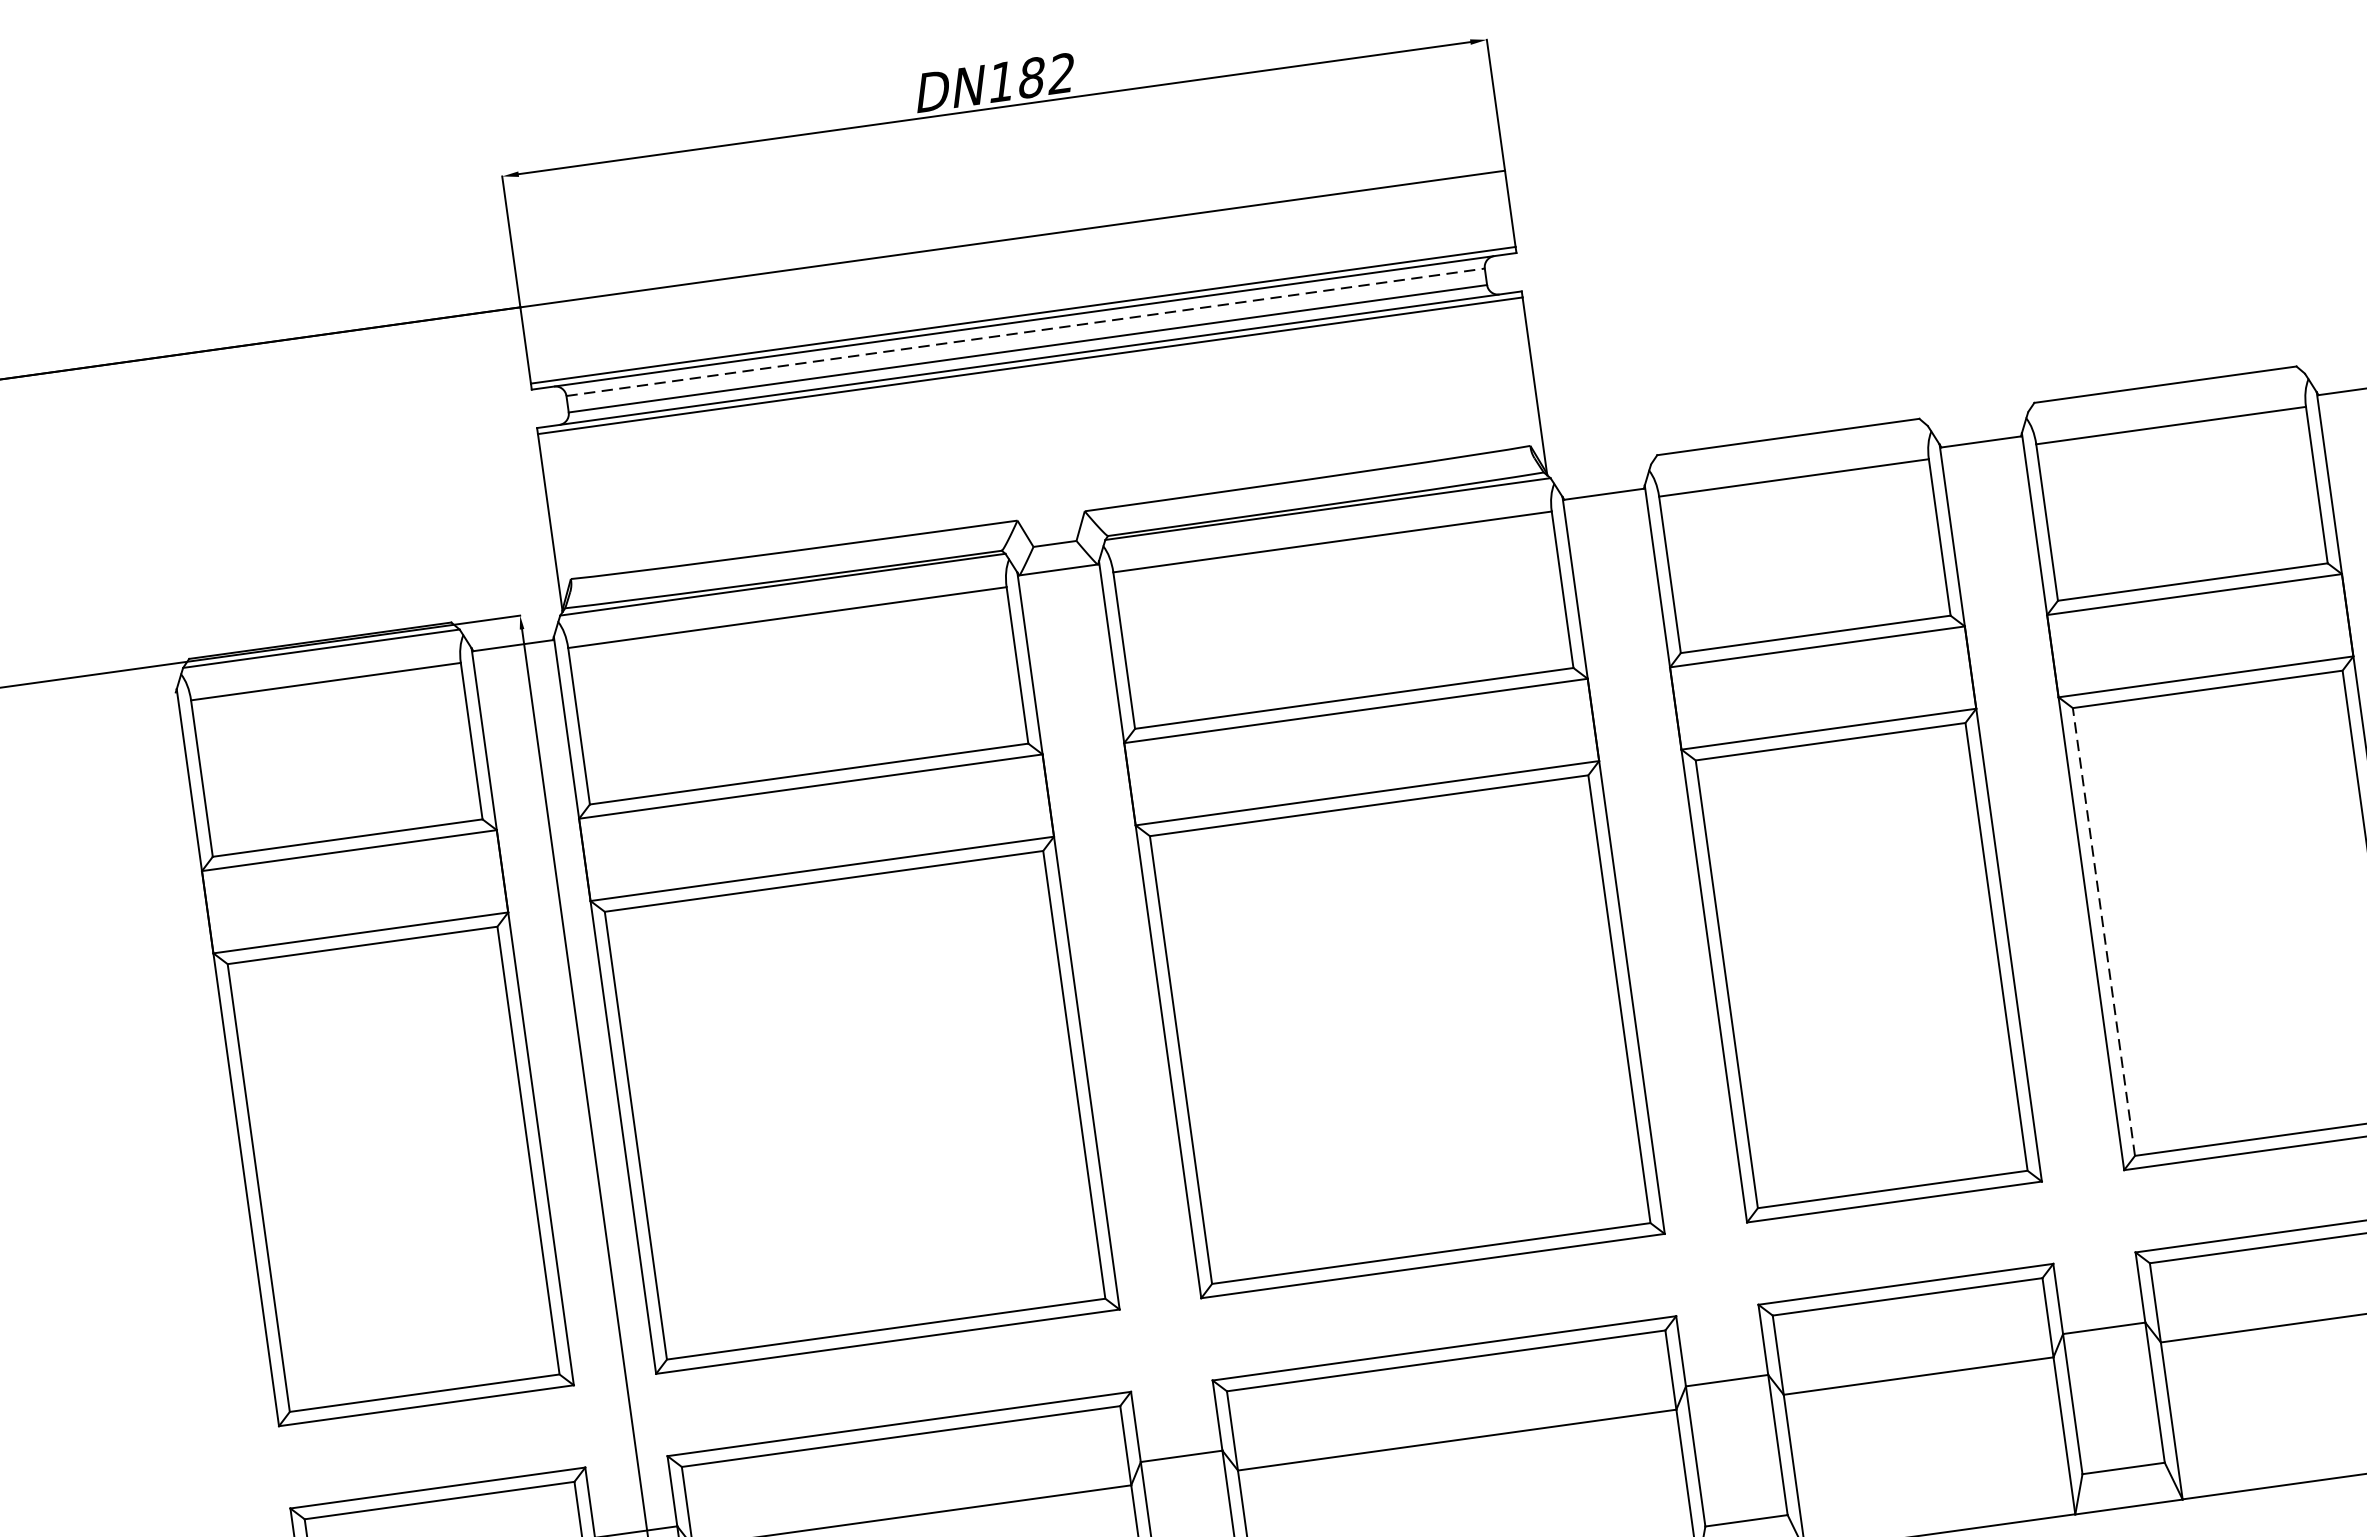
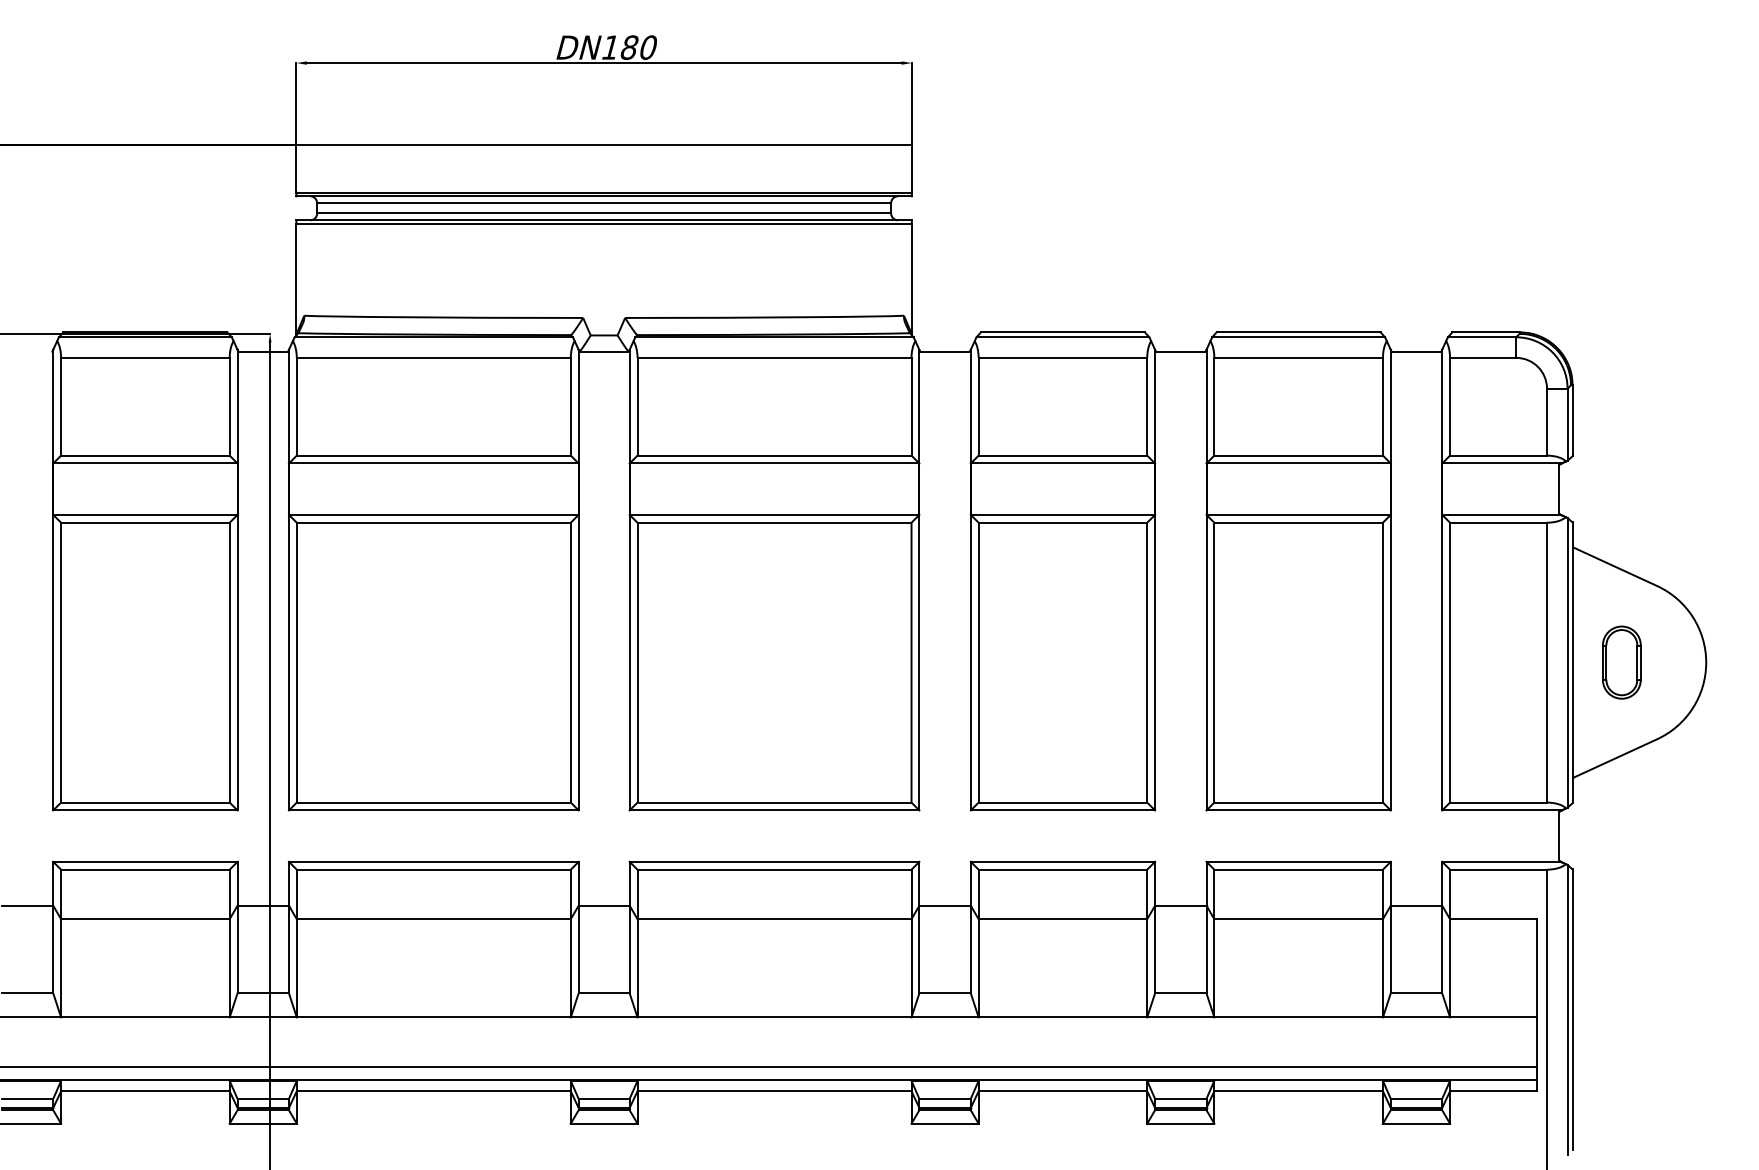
text: (1060, 73) -> (647, 47), DN182 -> DN180
line: (1026, 332) -> (604, 203), dashed -> solid
line: (2166, 393) -> (1298, 337), added
line: (1788, 445) -> (1062, 337), added
line: (2104, 931) -> (1214, 662), dashed -> solid

